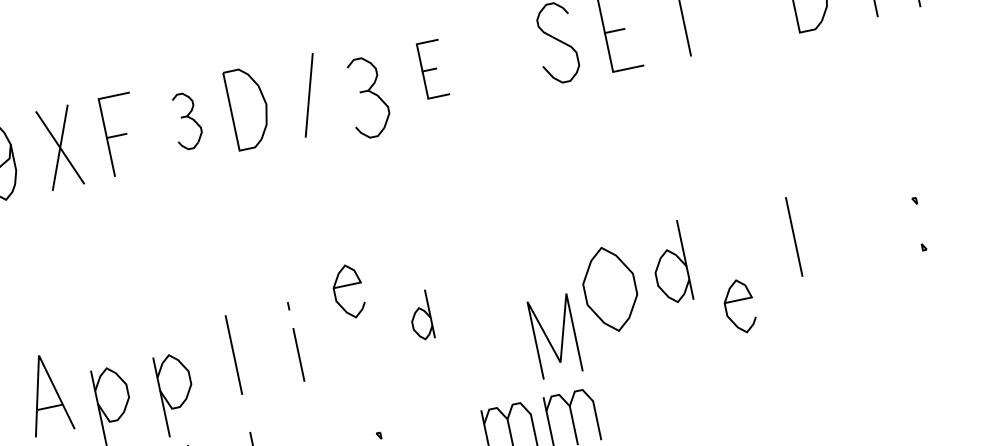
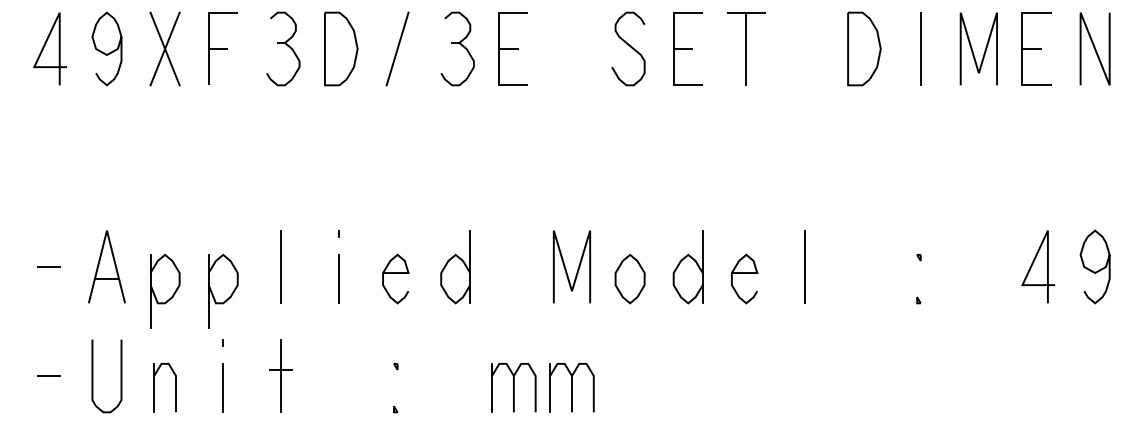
part: (432, 68) -> (512, 48), size x1.43
part: (367, 97) -> (457, 48), moved
part: (186, 120) -> (283, 48), size x1.43
curve: (347, 285) -> (395, 273), moved
part: (609, 288) -> (629, 278), size x0.62
curve: (738, 300) -> (744, 273), moved
part: (420, 316) -> (455, 267), size x1.67
line: (561, 336) -> (577, 268), moved

